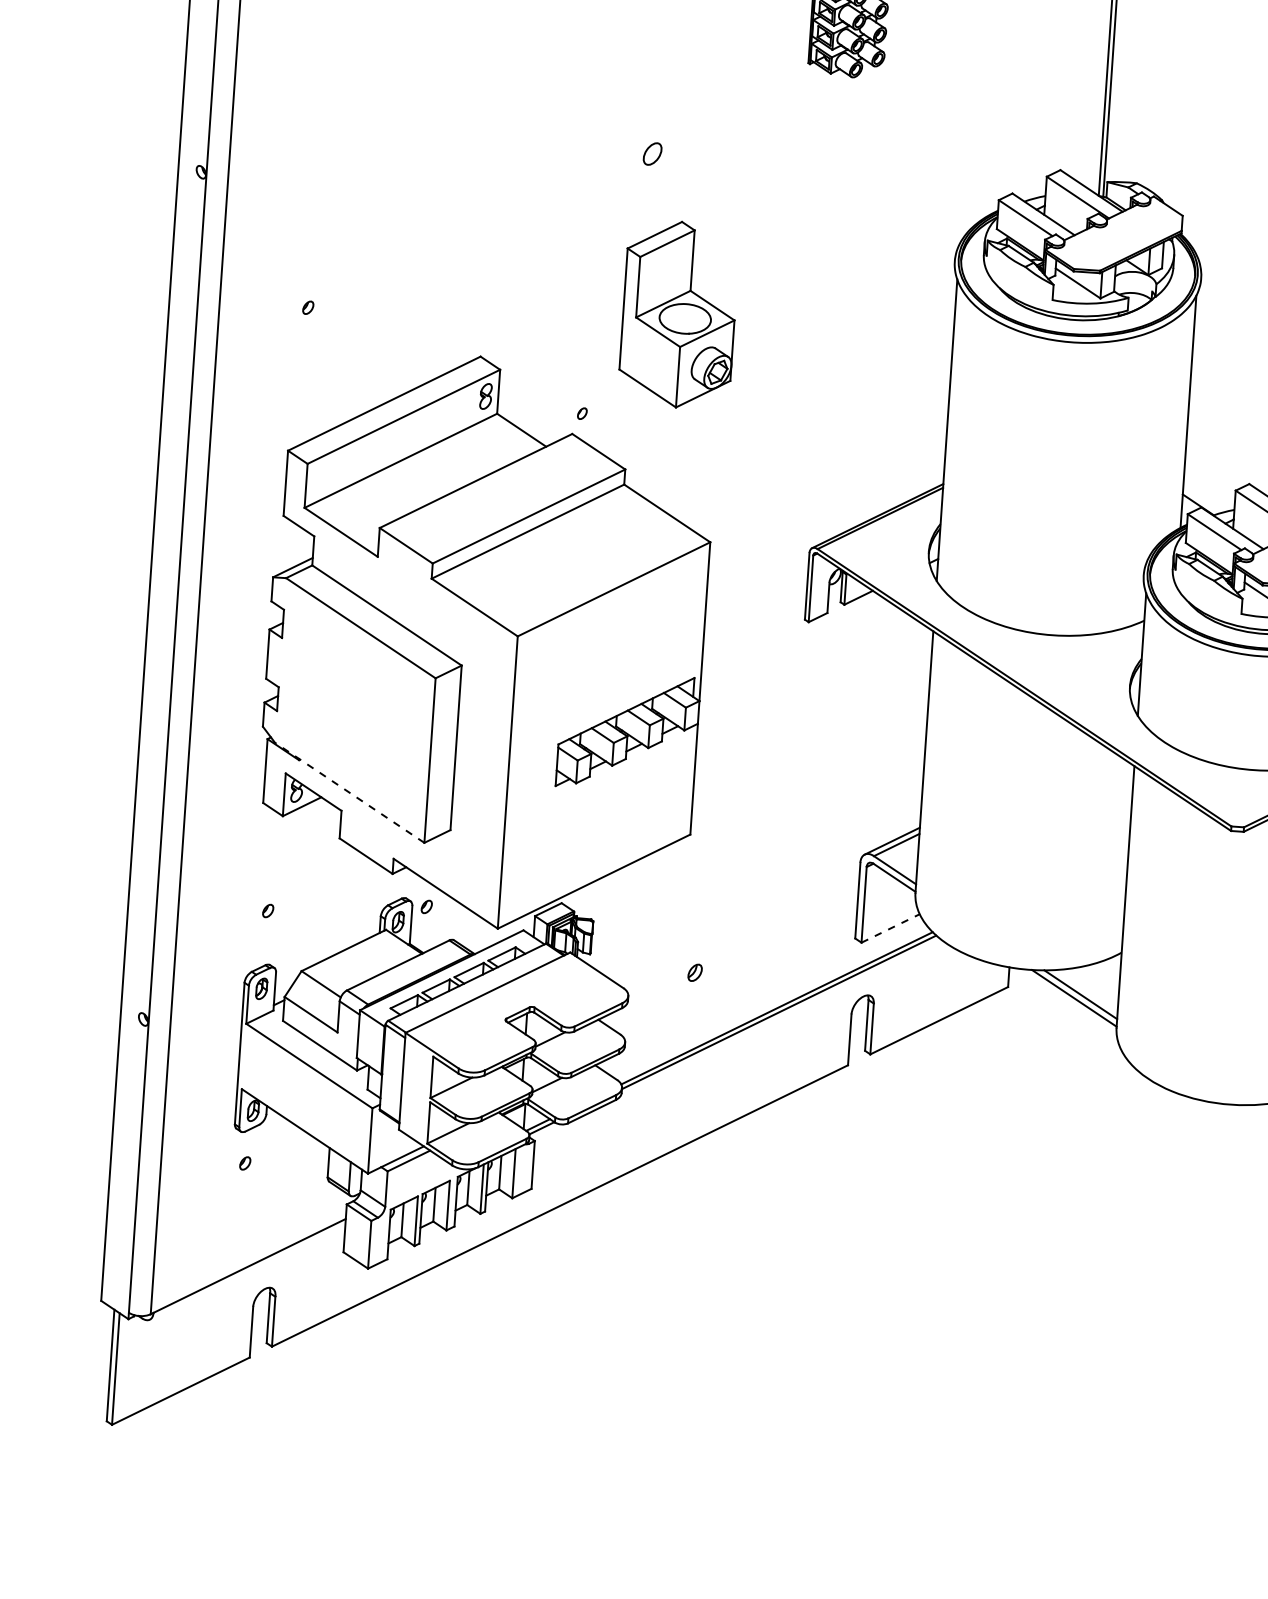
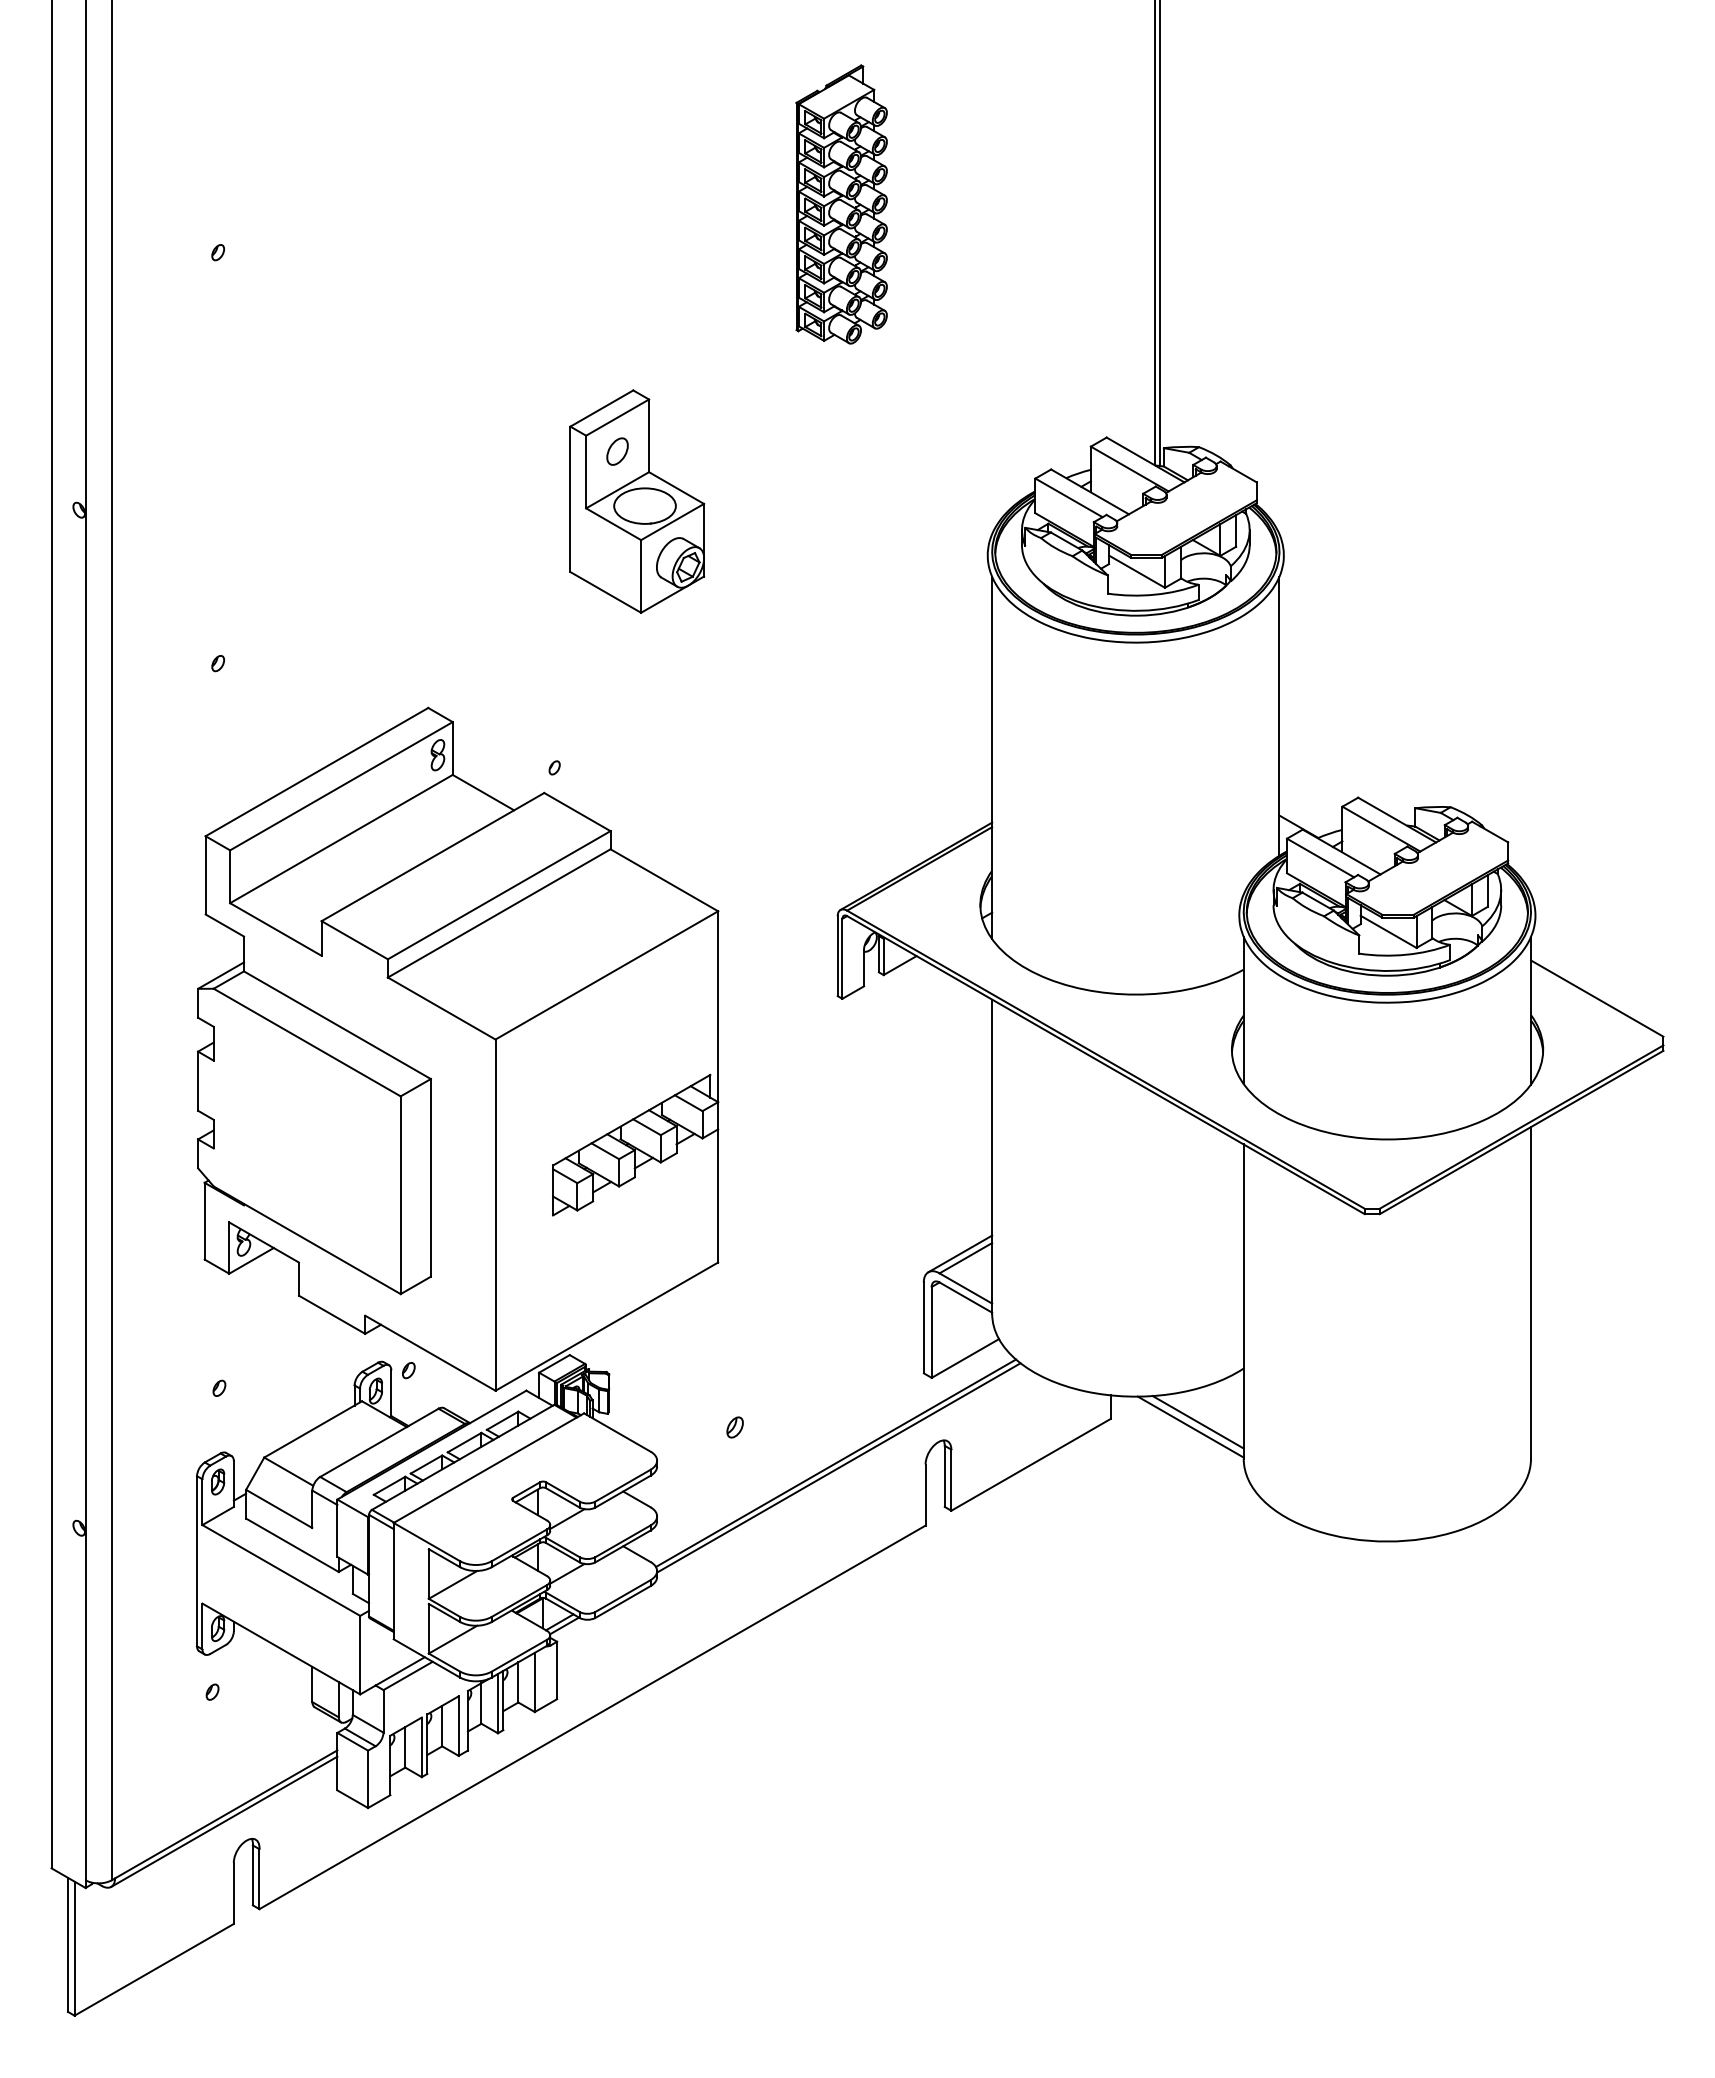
part: (679, 314) -> (637, 501), moved
line: (349, 792) -> (307, 1240), dashed -> solid
line: (890, 928) -> (965, 1358), dashed -> solid
line: (247, 1271) -> (224, 1821), added

